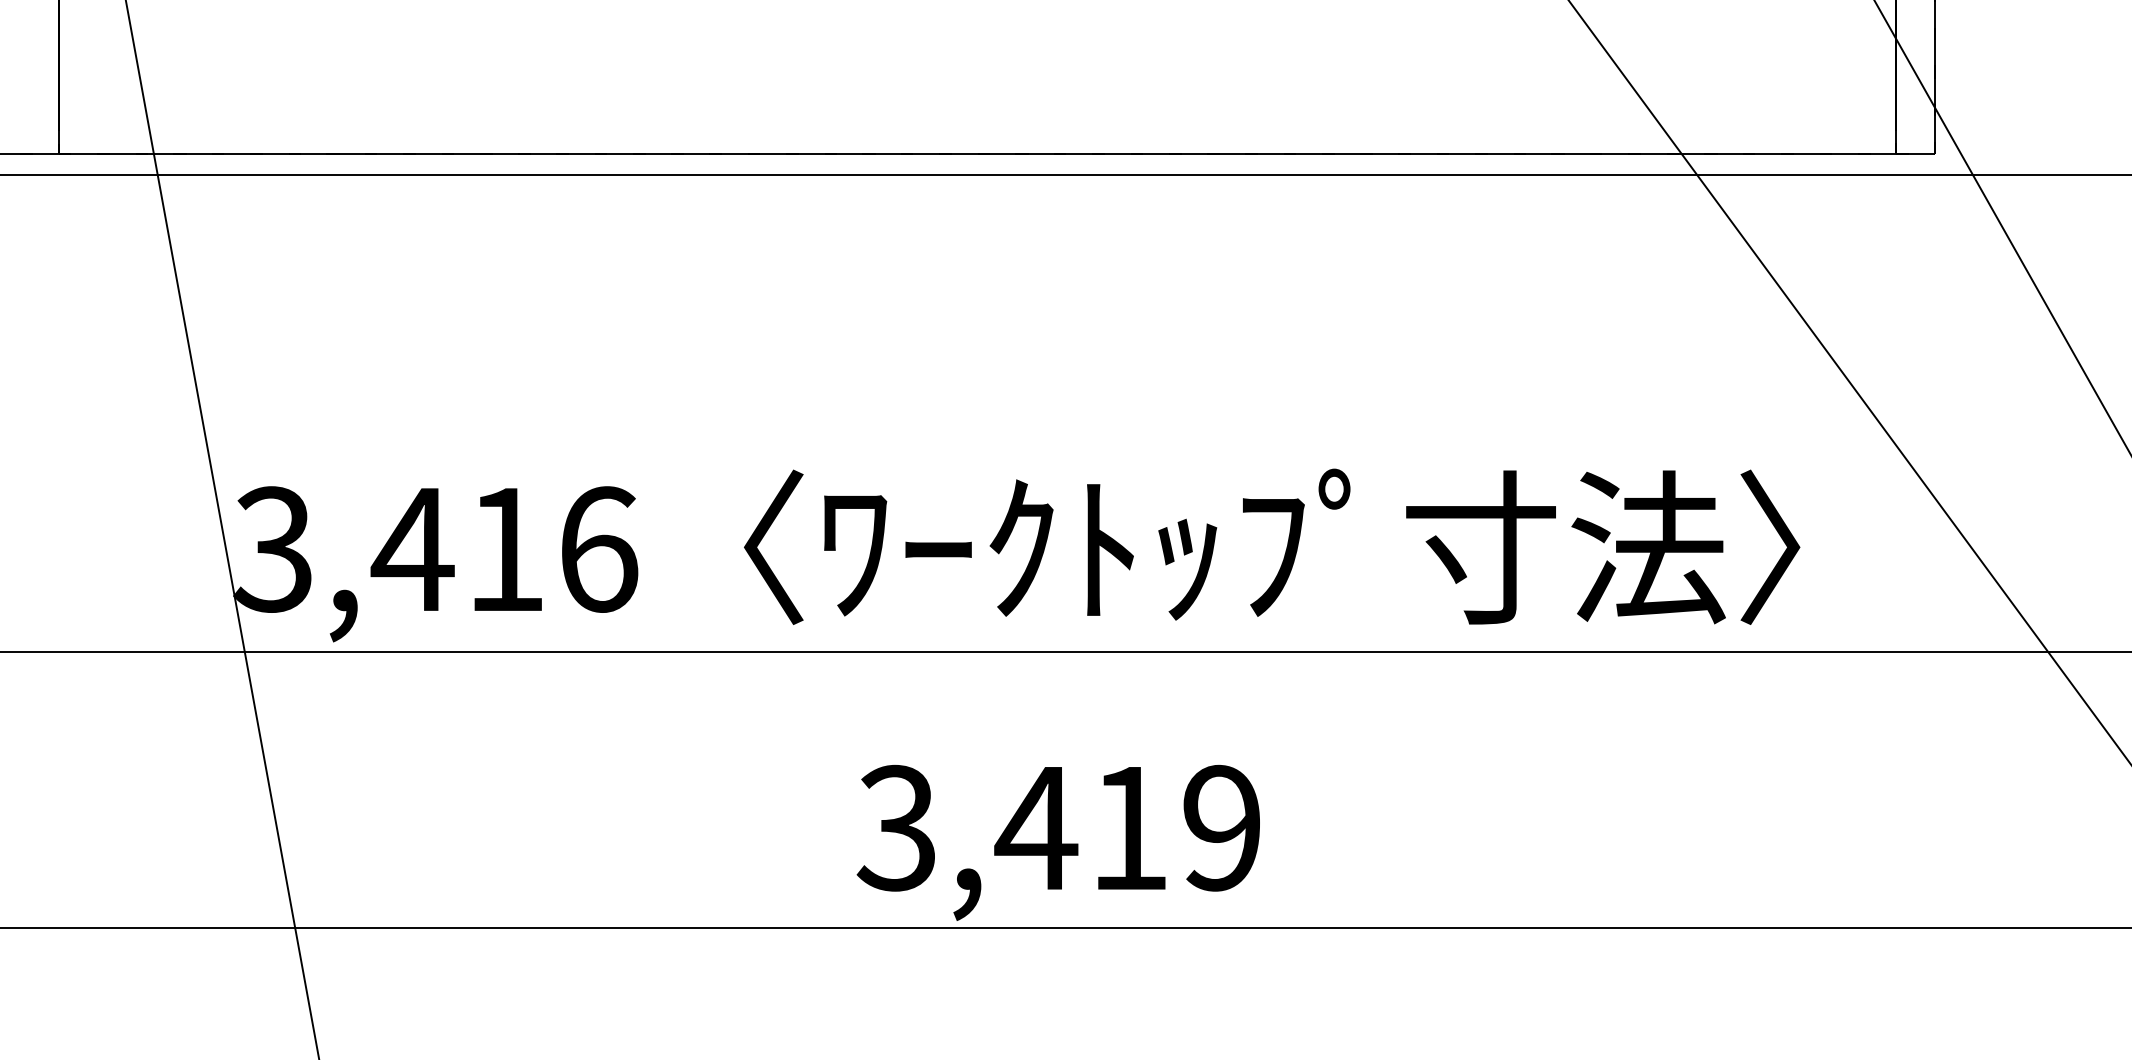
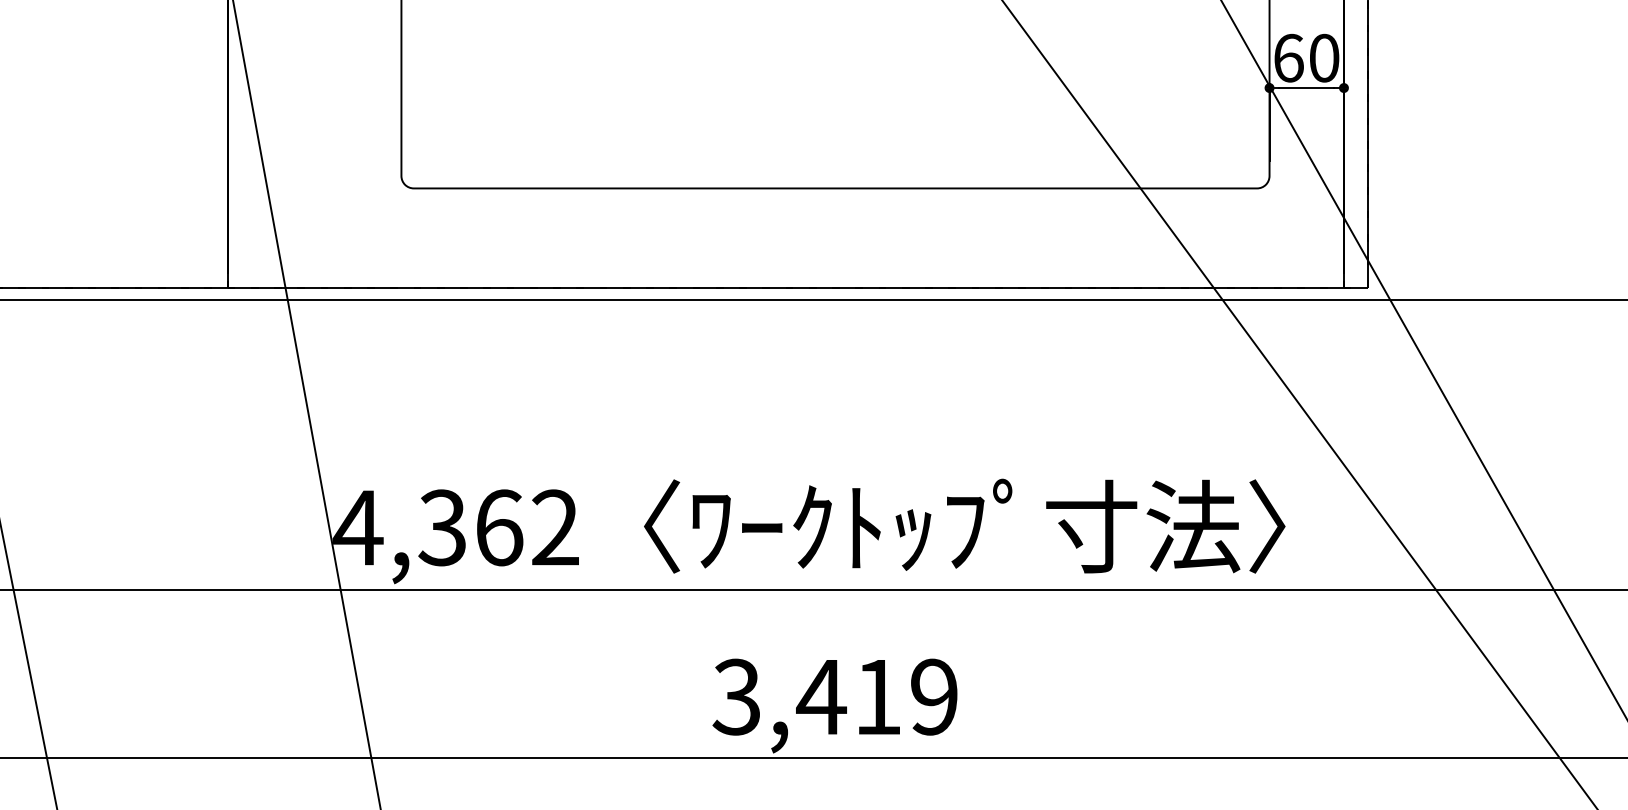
text: (433, 548) -> (455, 527), 3,416 -> 4,362

